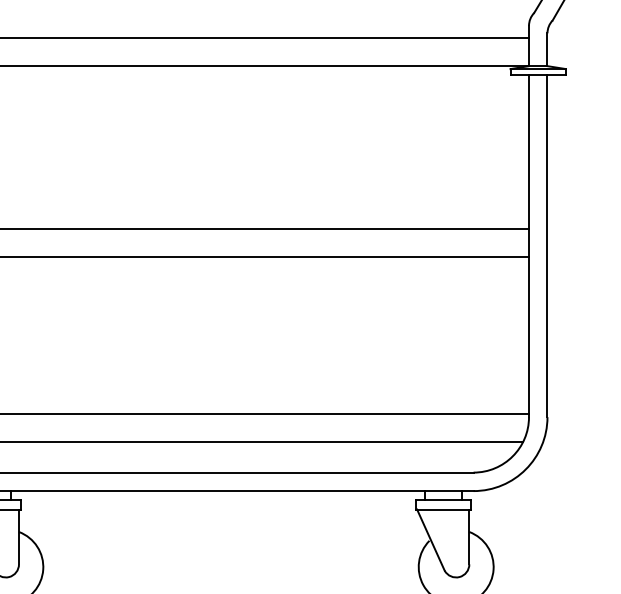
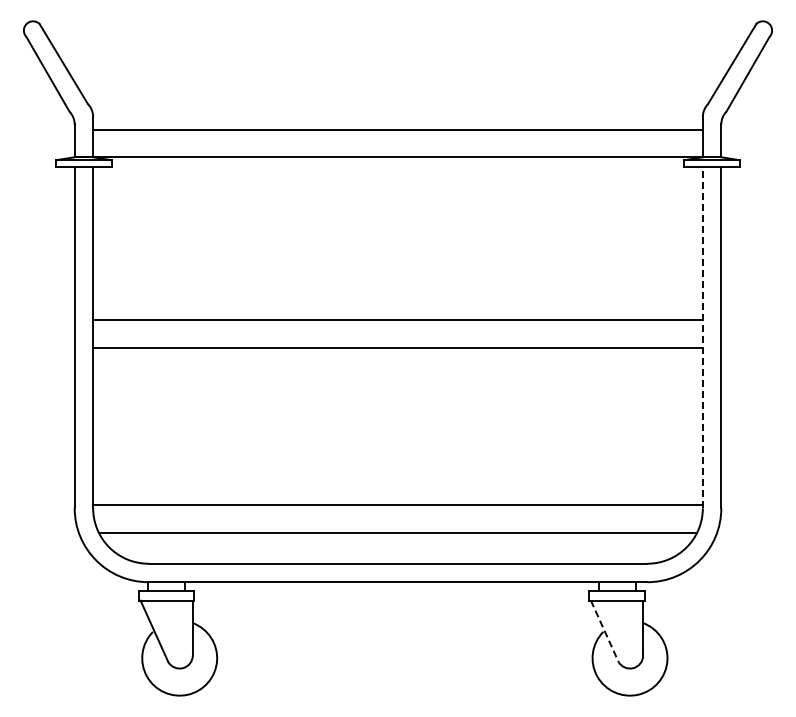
line: (528, 246) -> (702, 337), solid -> dashed
line: (430, 540) -> (604, 631), solid -> dashed

